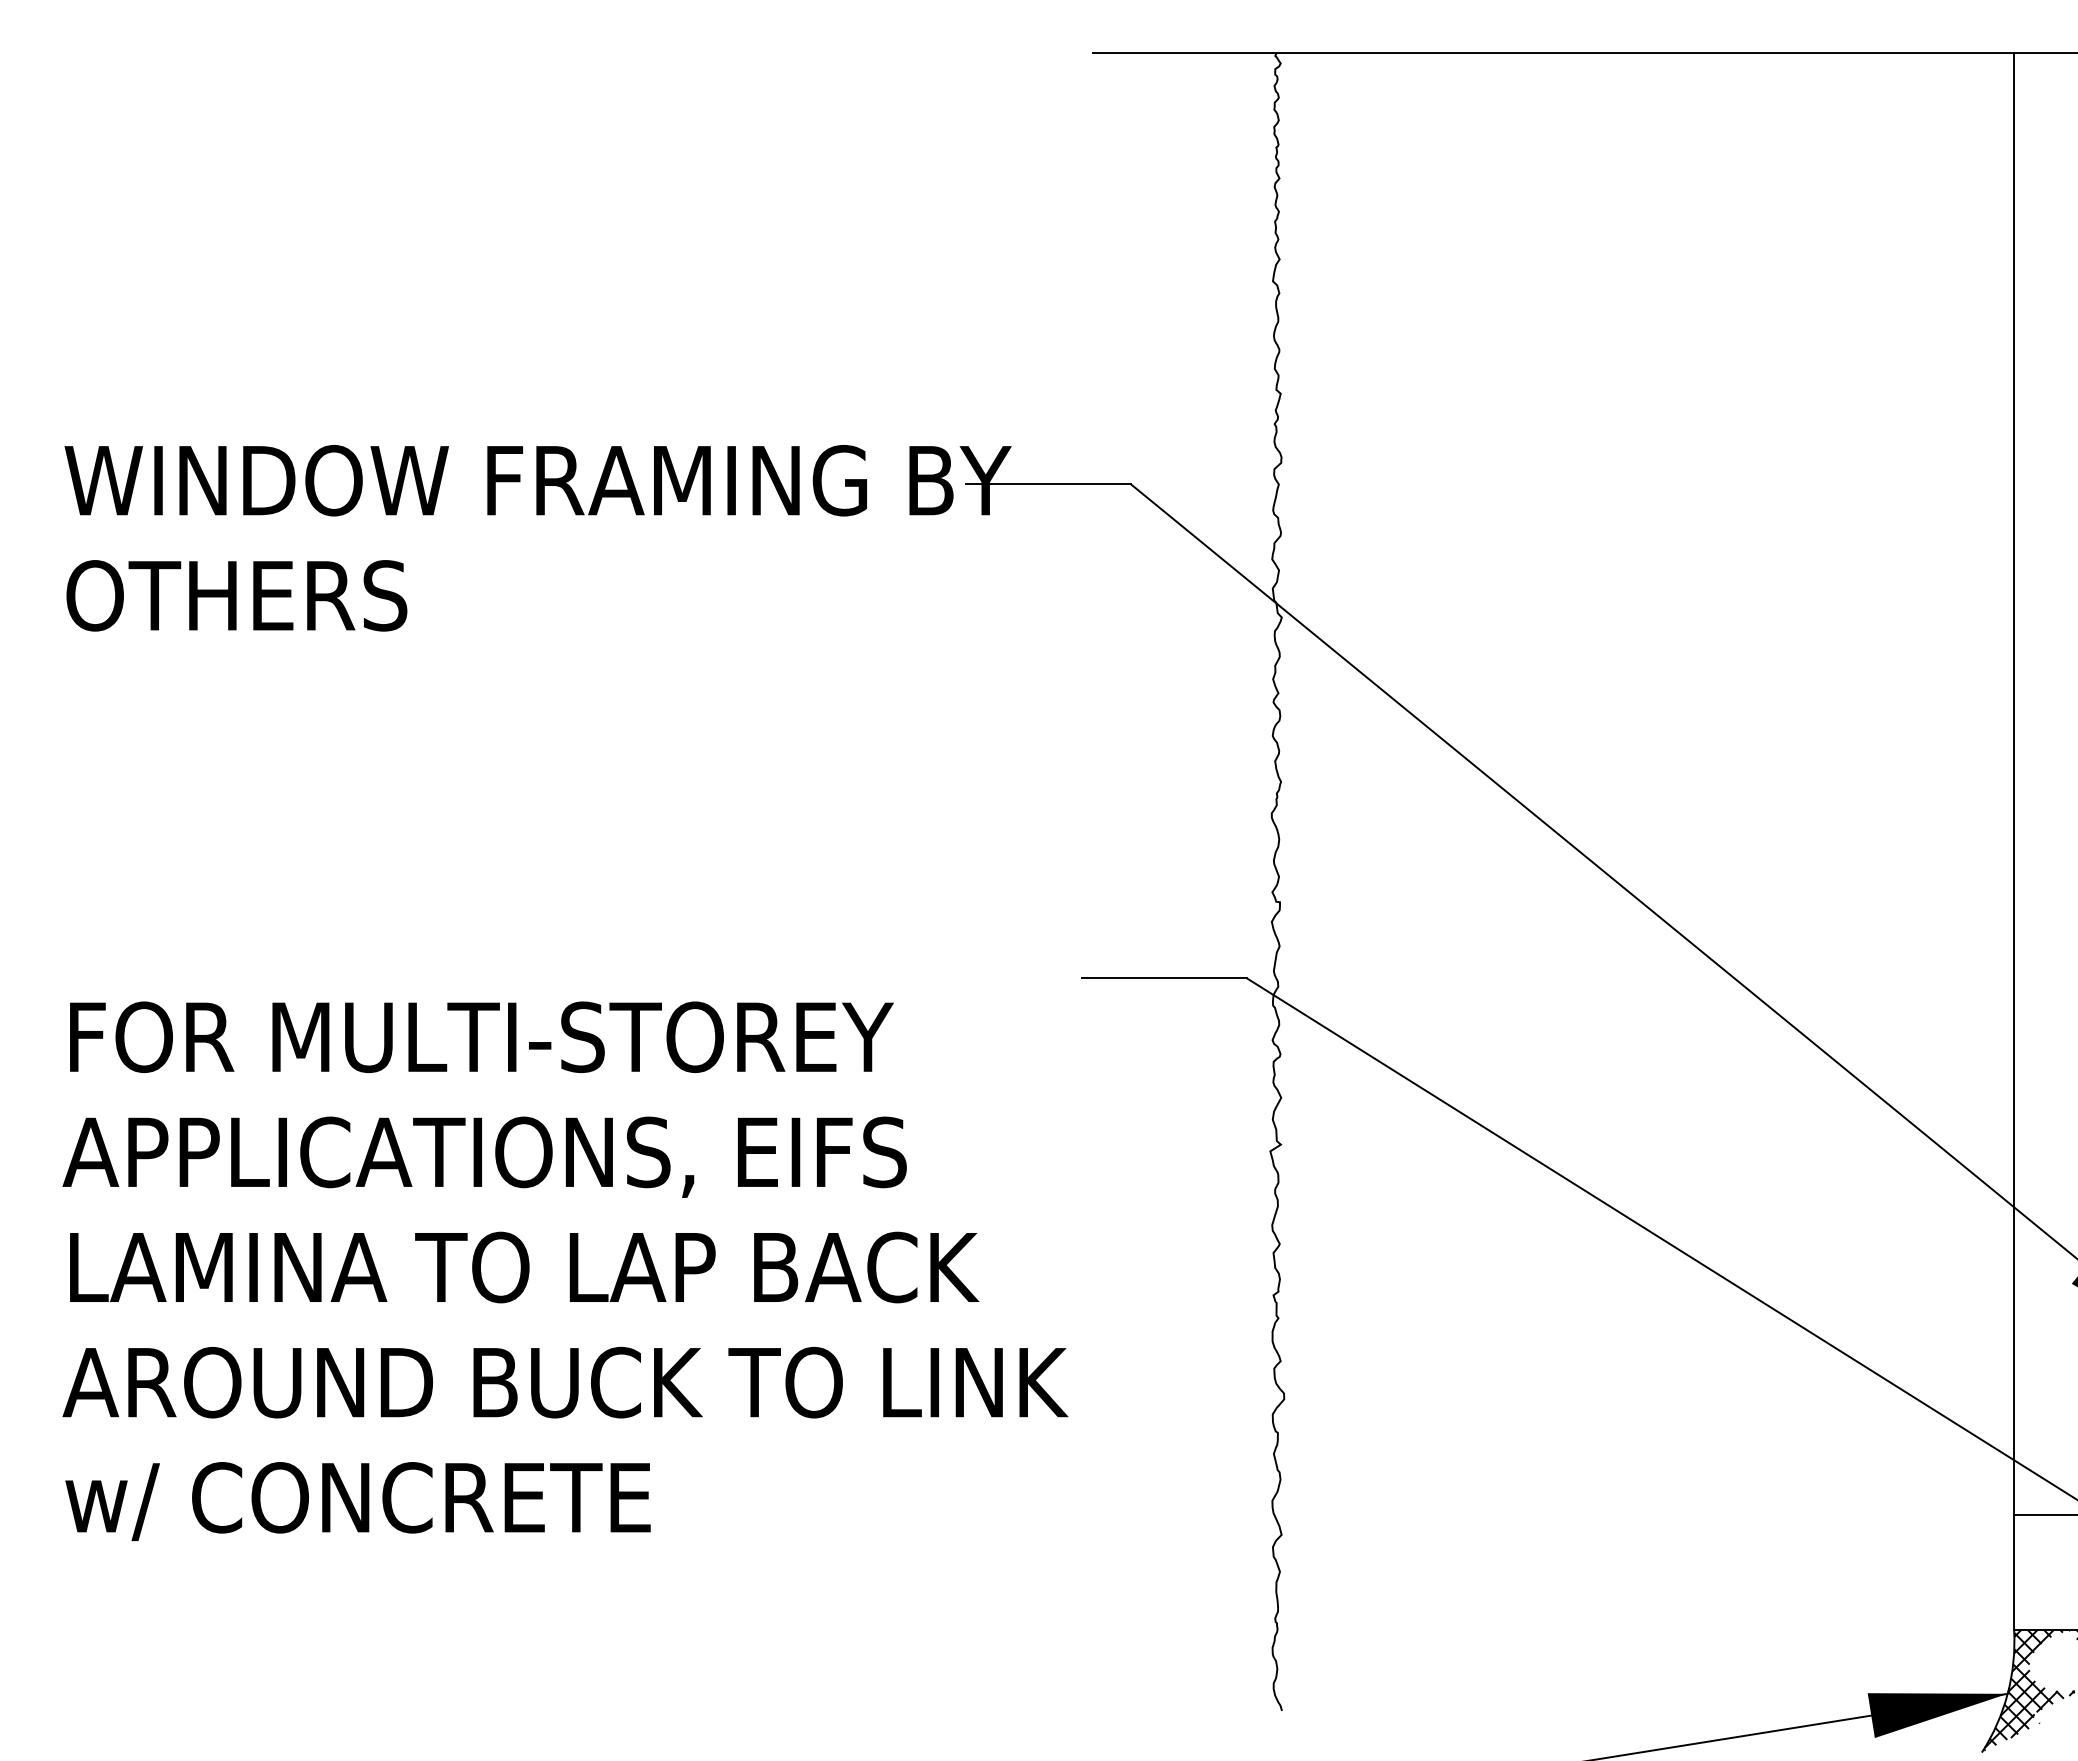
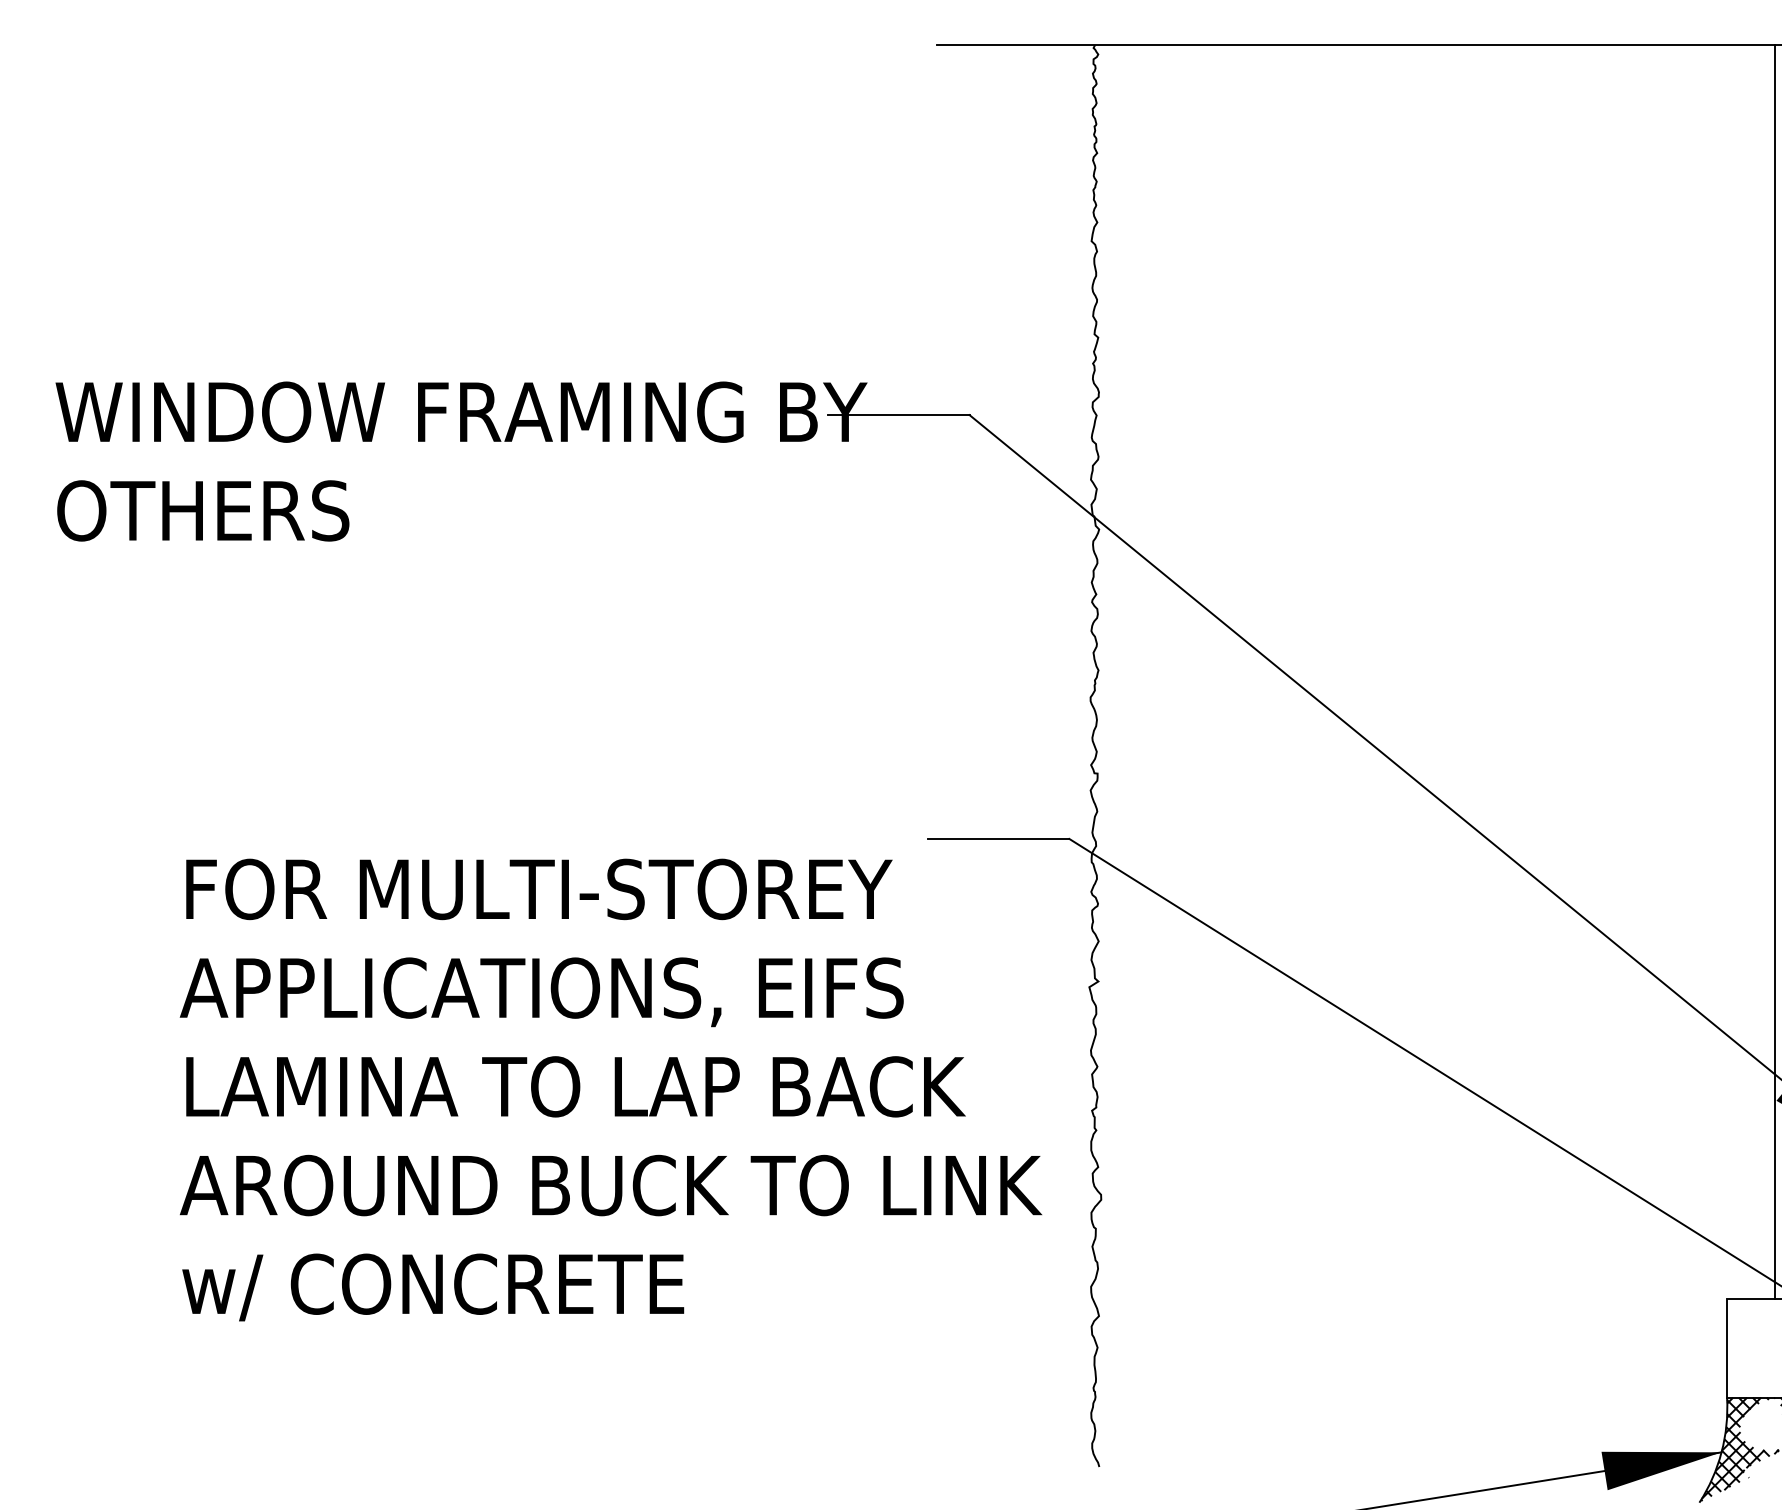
line: (2014, 783) -> (1775, 671), moved
text: (565, 1270) -> (611, 1089), moved

